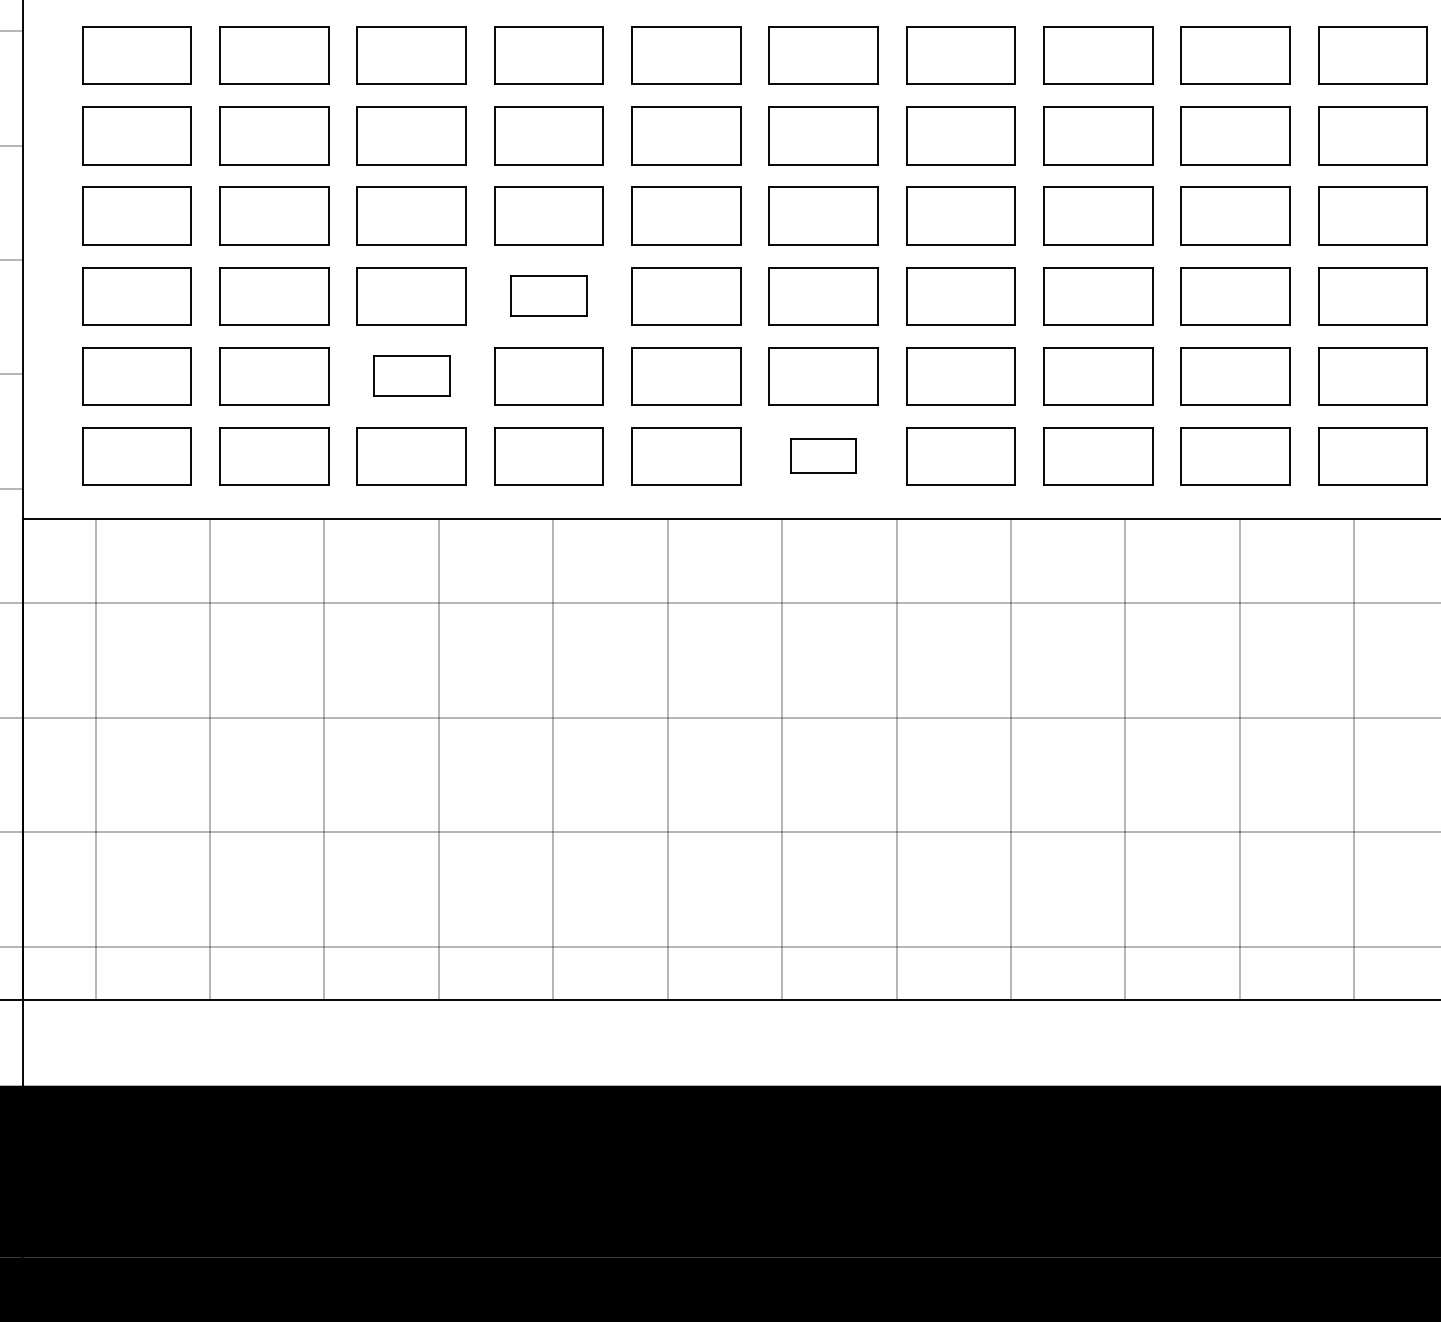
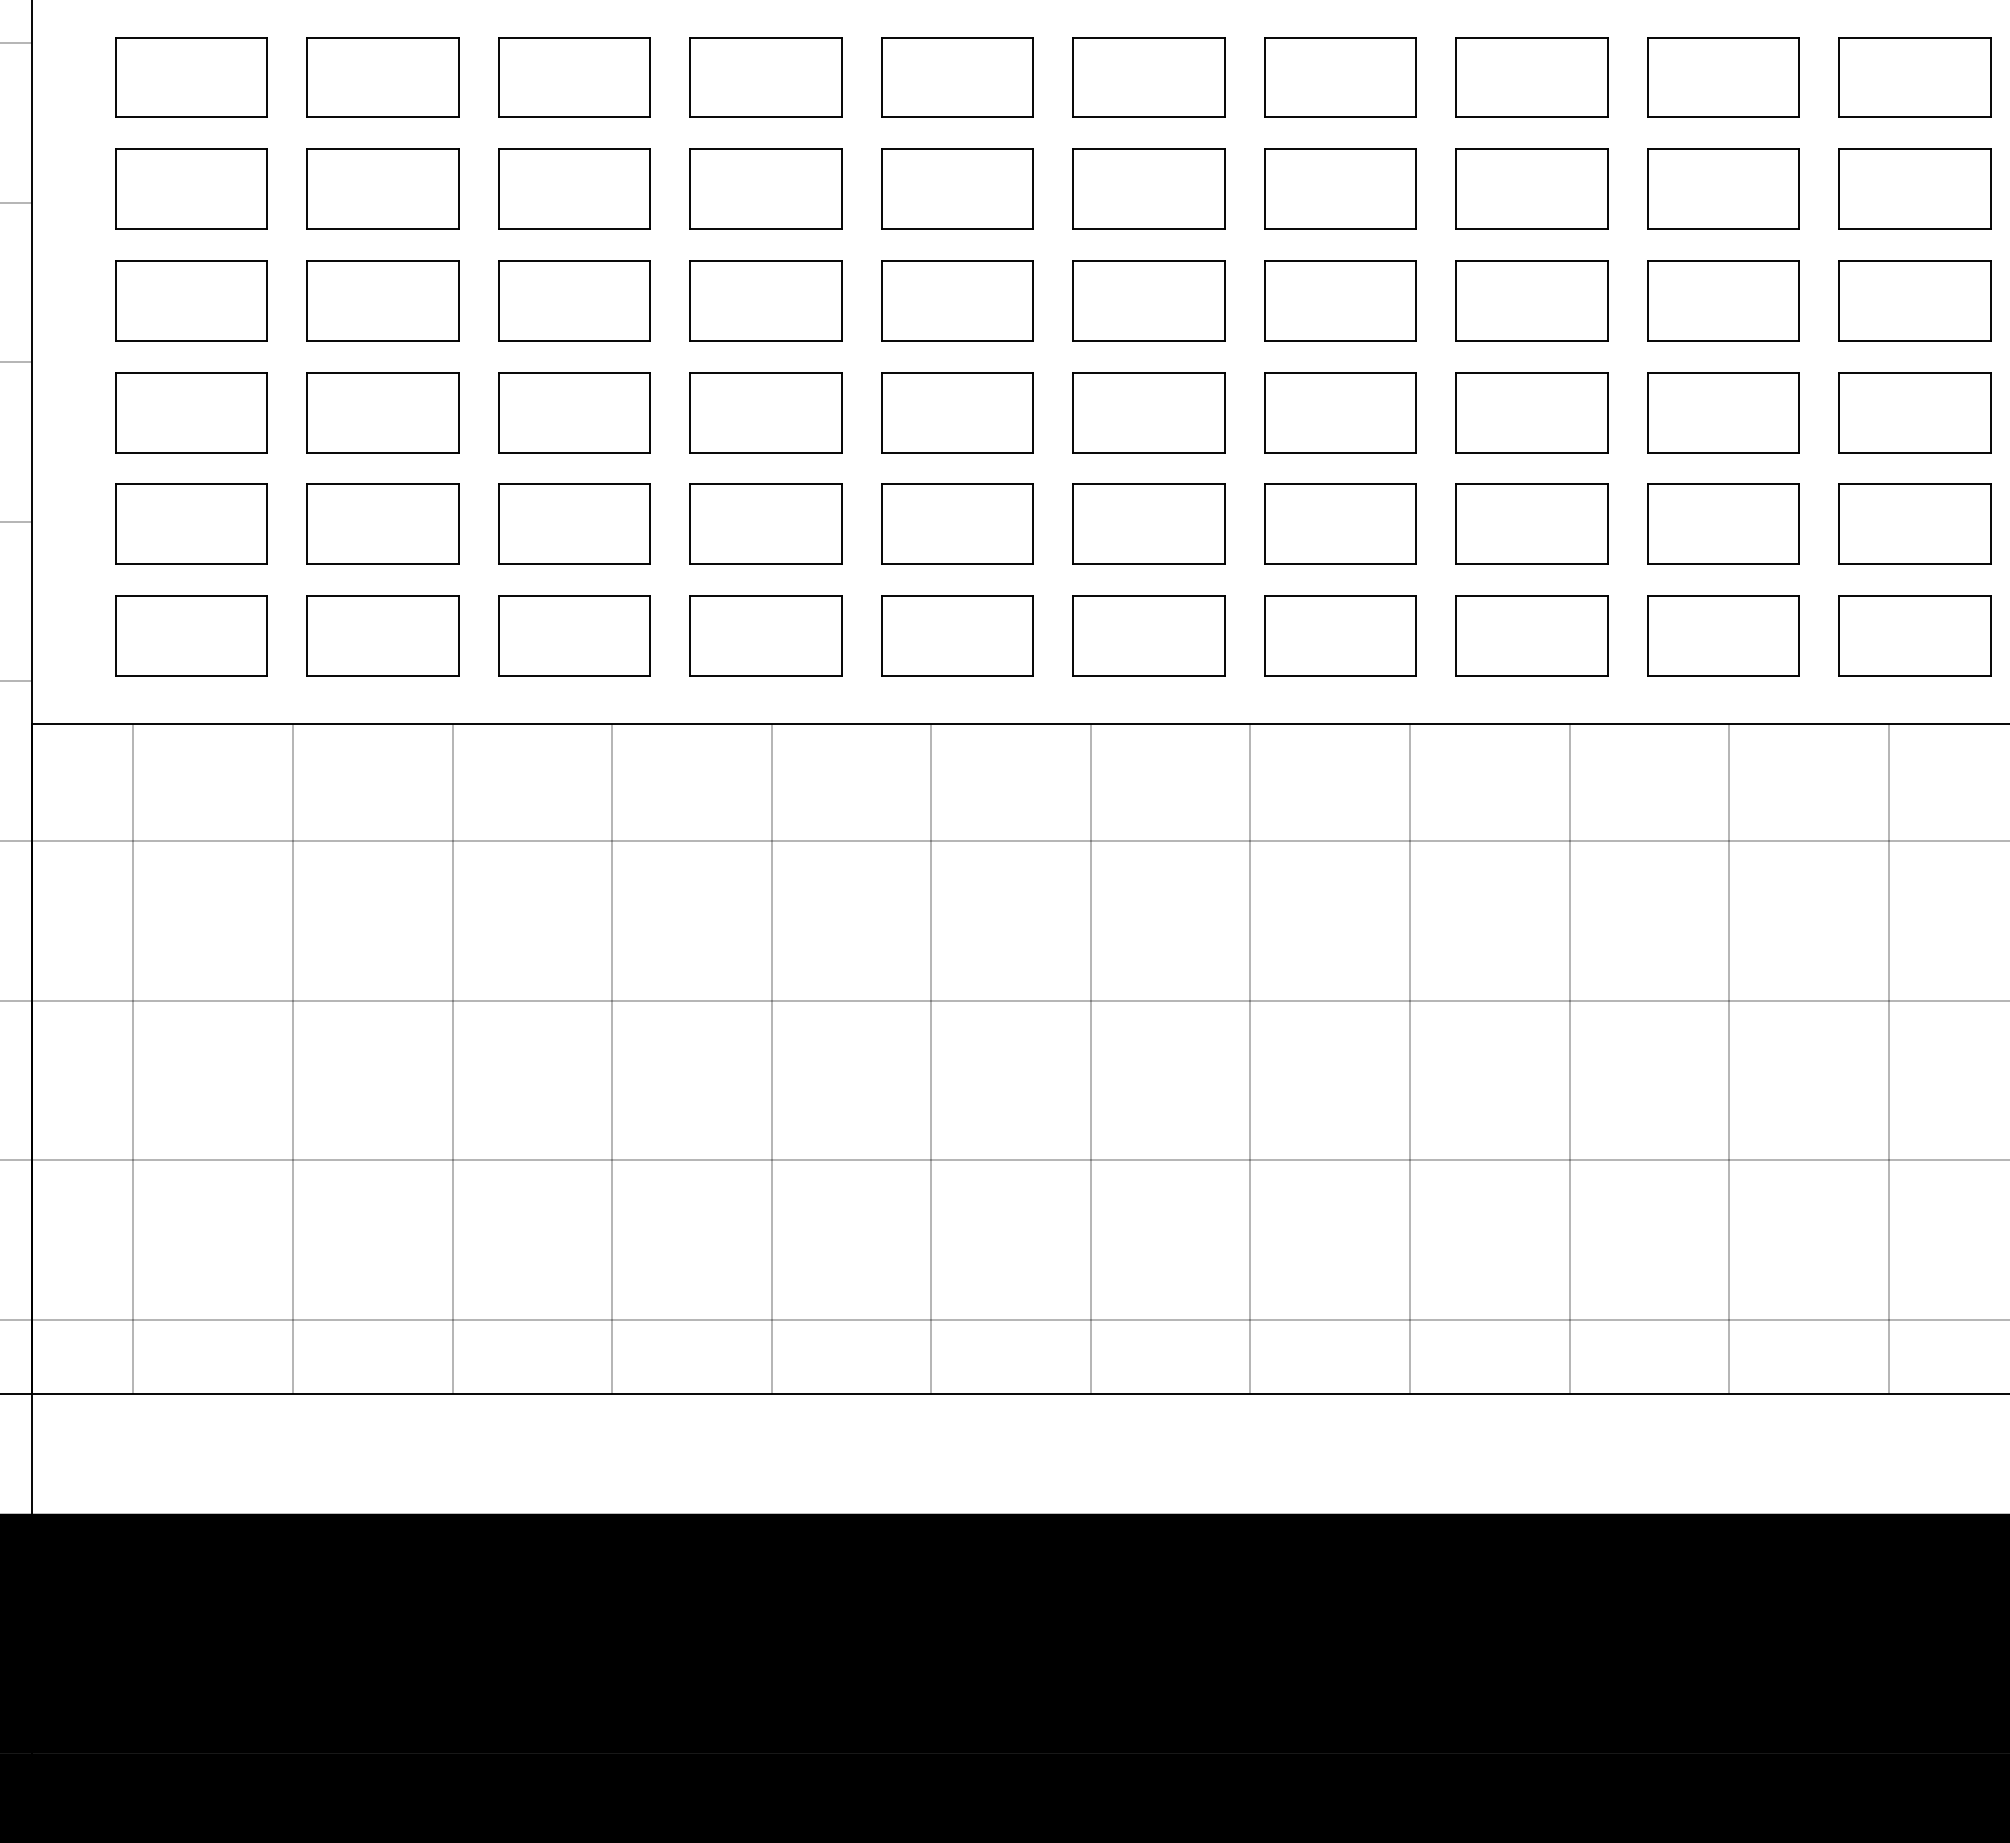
part: (548, 295) -> (765, 412), size x1.43
part: (411, 375) -> (574, 523), size x1.43
part: (823, 455) -> (1148, 635), size x1.67

